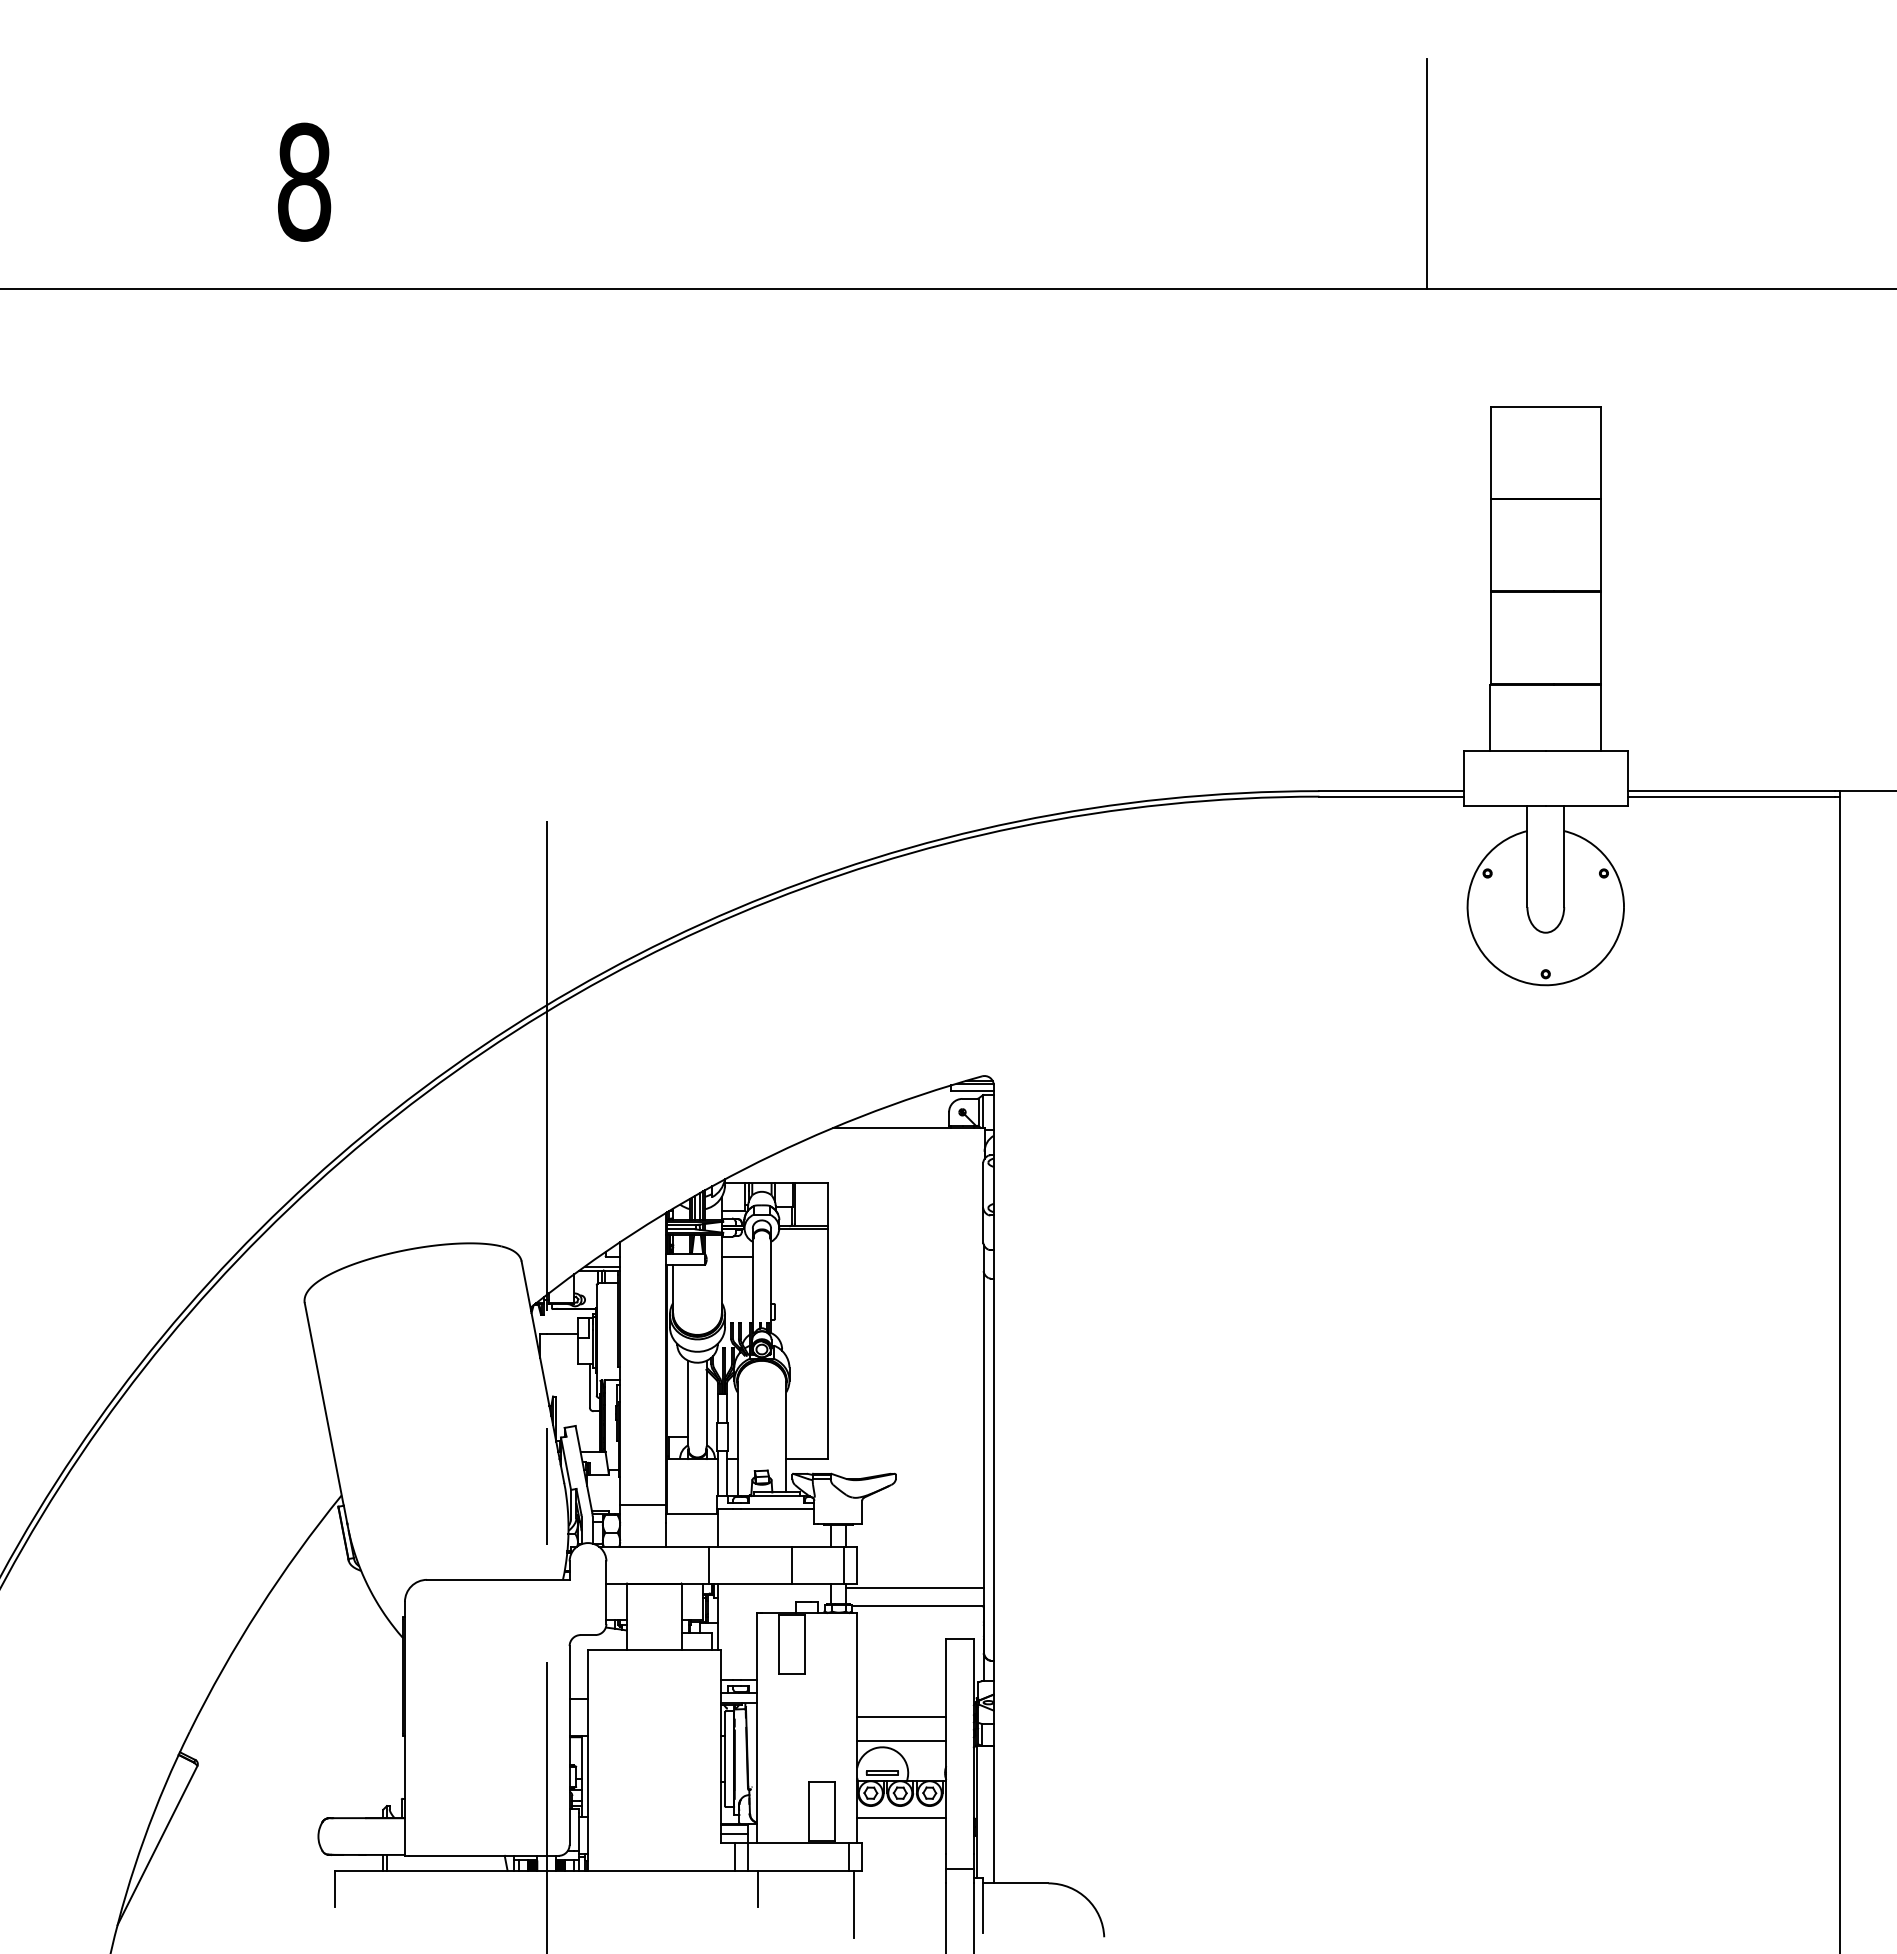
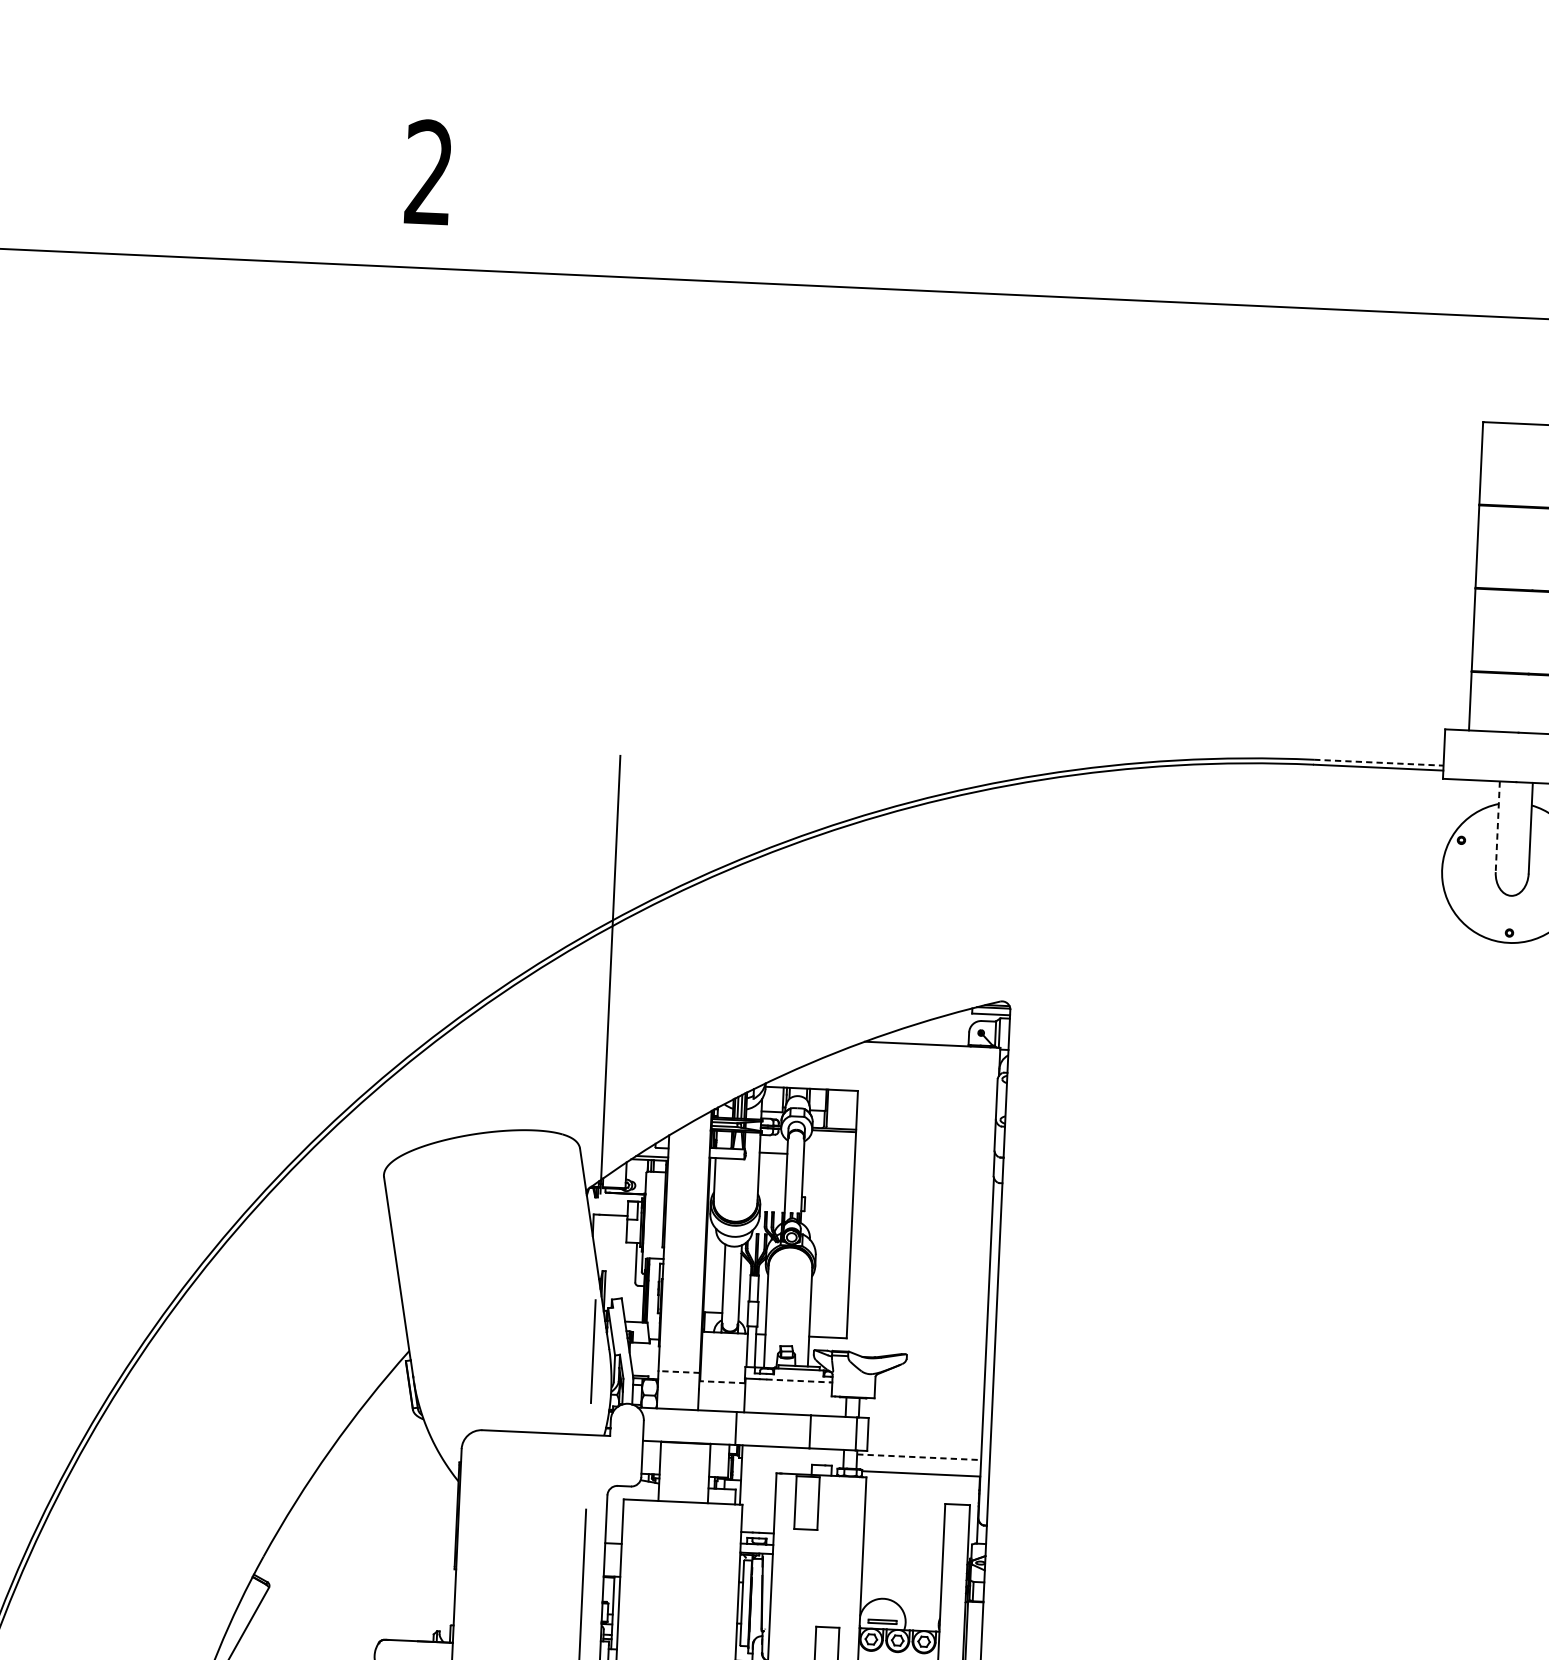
line: (1426, 173) -> (1435, 210), removed
text: (304, 181) -> (429, 172), 8 -> 2
line: (1392, 791) -> (1379, 763), solid -> dashed
line: (1527, 856) -> (1497, 826), solid -> dashed
line: (642, 1505) -> (678, 1372), solid -> dashed
line: (776, 1509) -> (798, 1381), solid -> dashed
line: (691, 1514) -> (721, 1382), solid -> dashed
line: (915, 1587) -> (919, 1456), solid -> dashed
line: (901, 1716) -> (901, 1571), removed
line: (901, 1740) -> (900, 1593), removed

